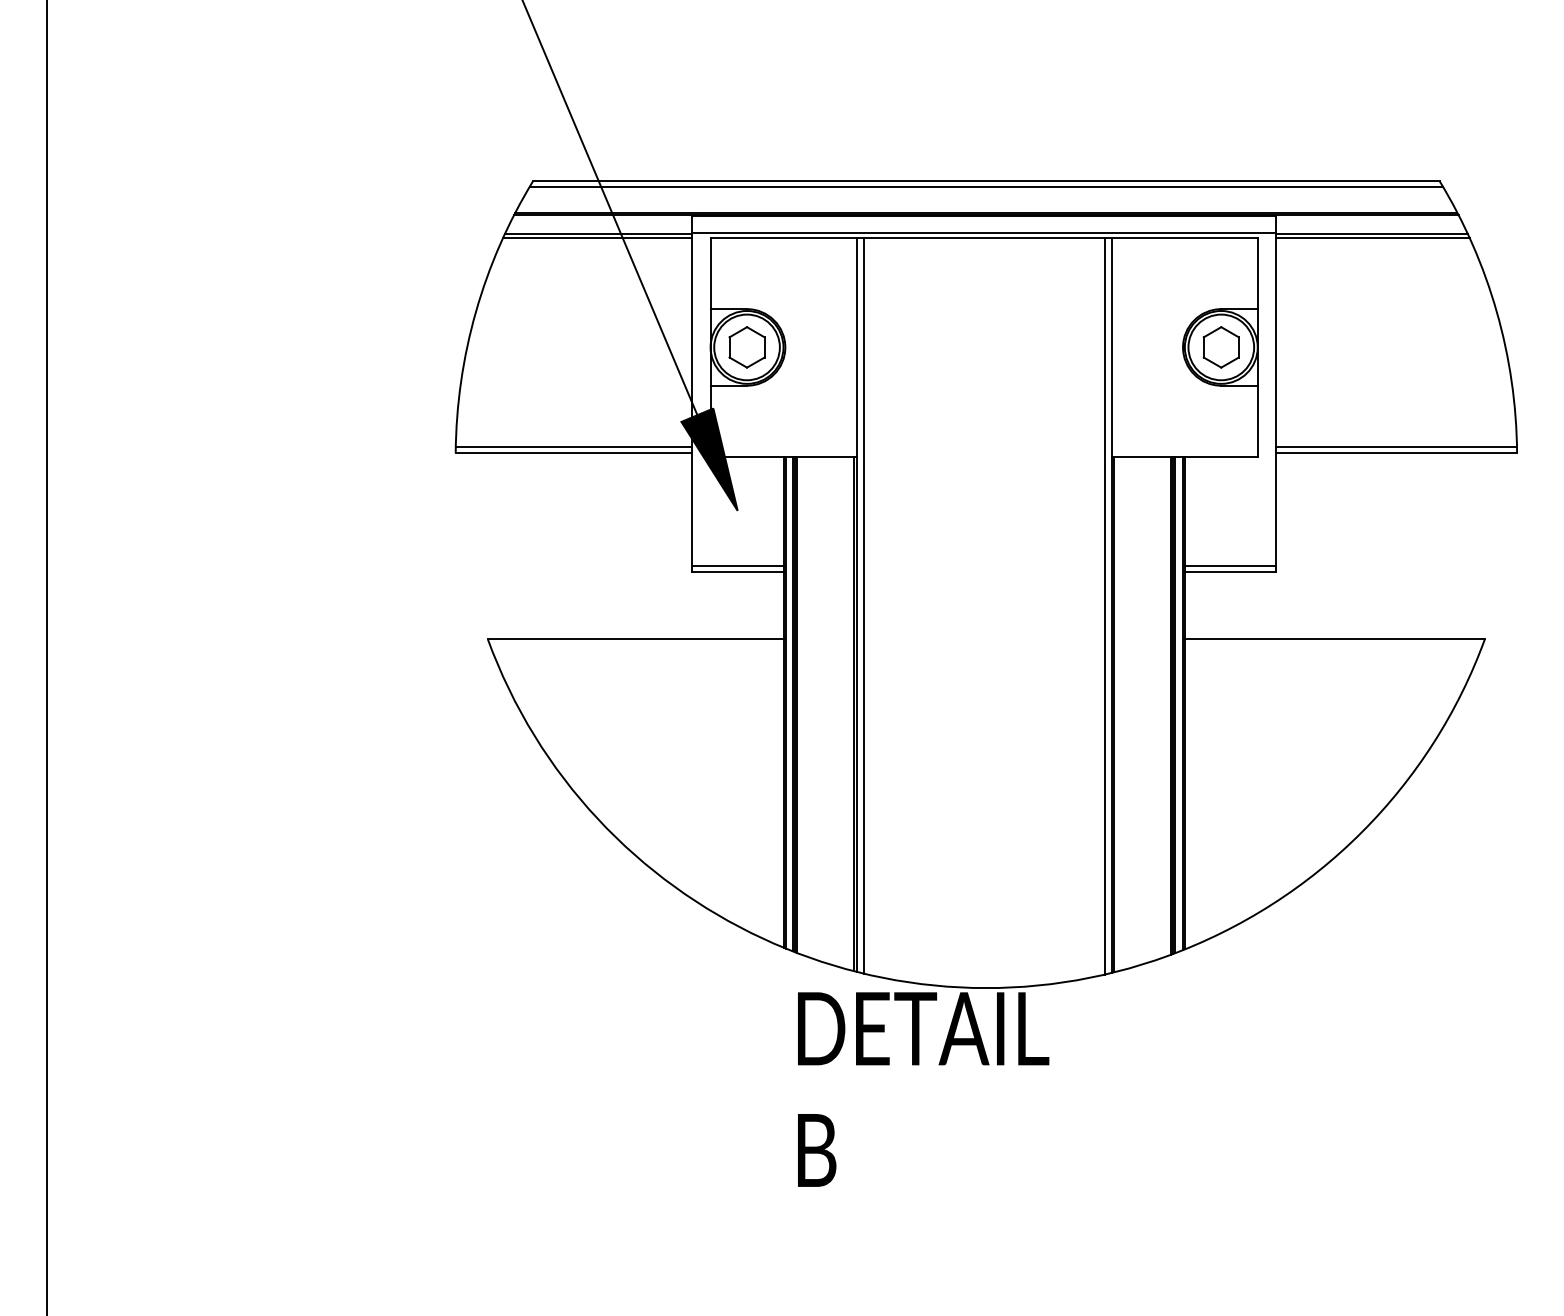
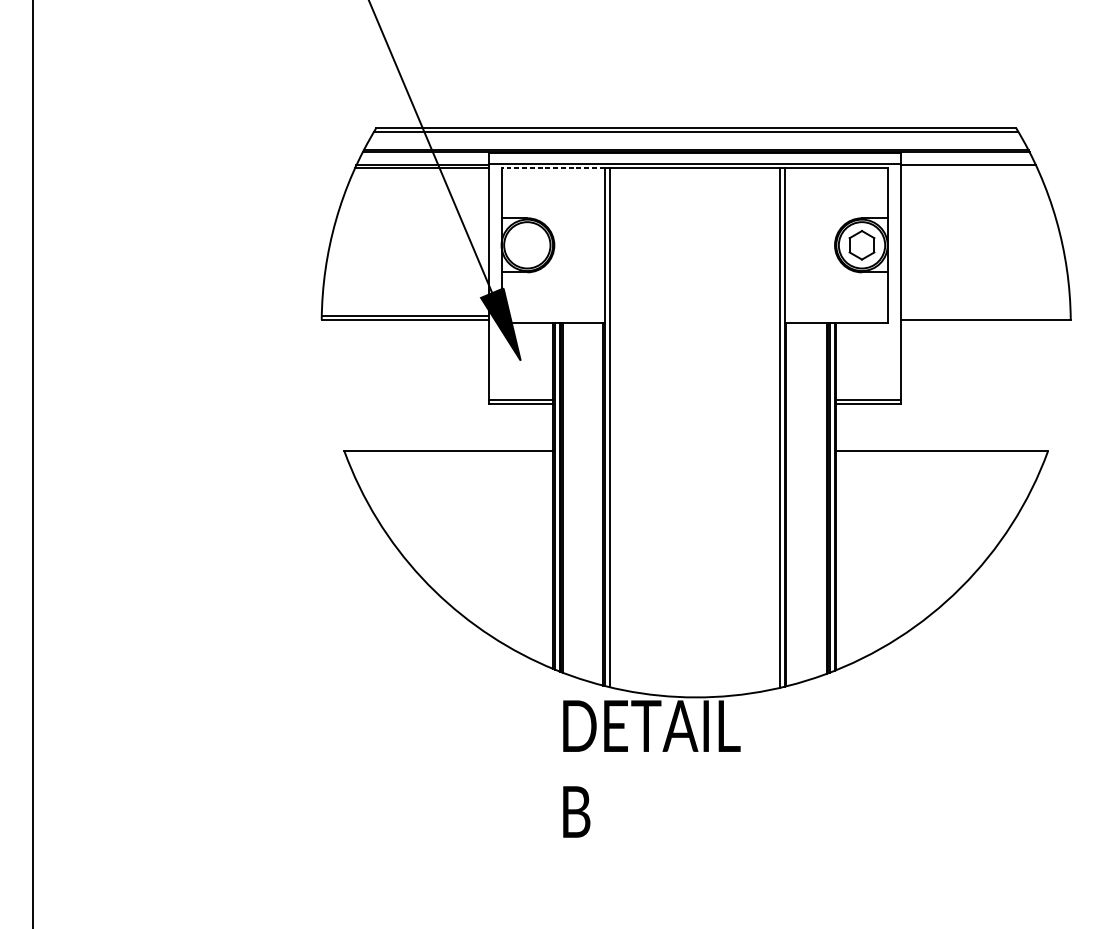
line: (1372, 237) -> (968, 167), removed
line: (783, 238) -> (553, 168), solid -> dashed
part: (746, 347) -> (526, 245), removed
line: (1396, 447) -> (985, 315), removed

